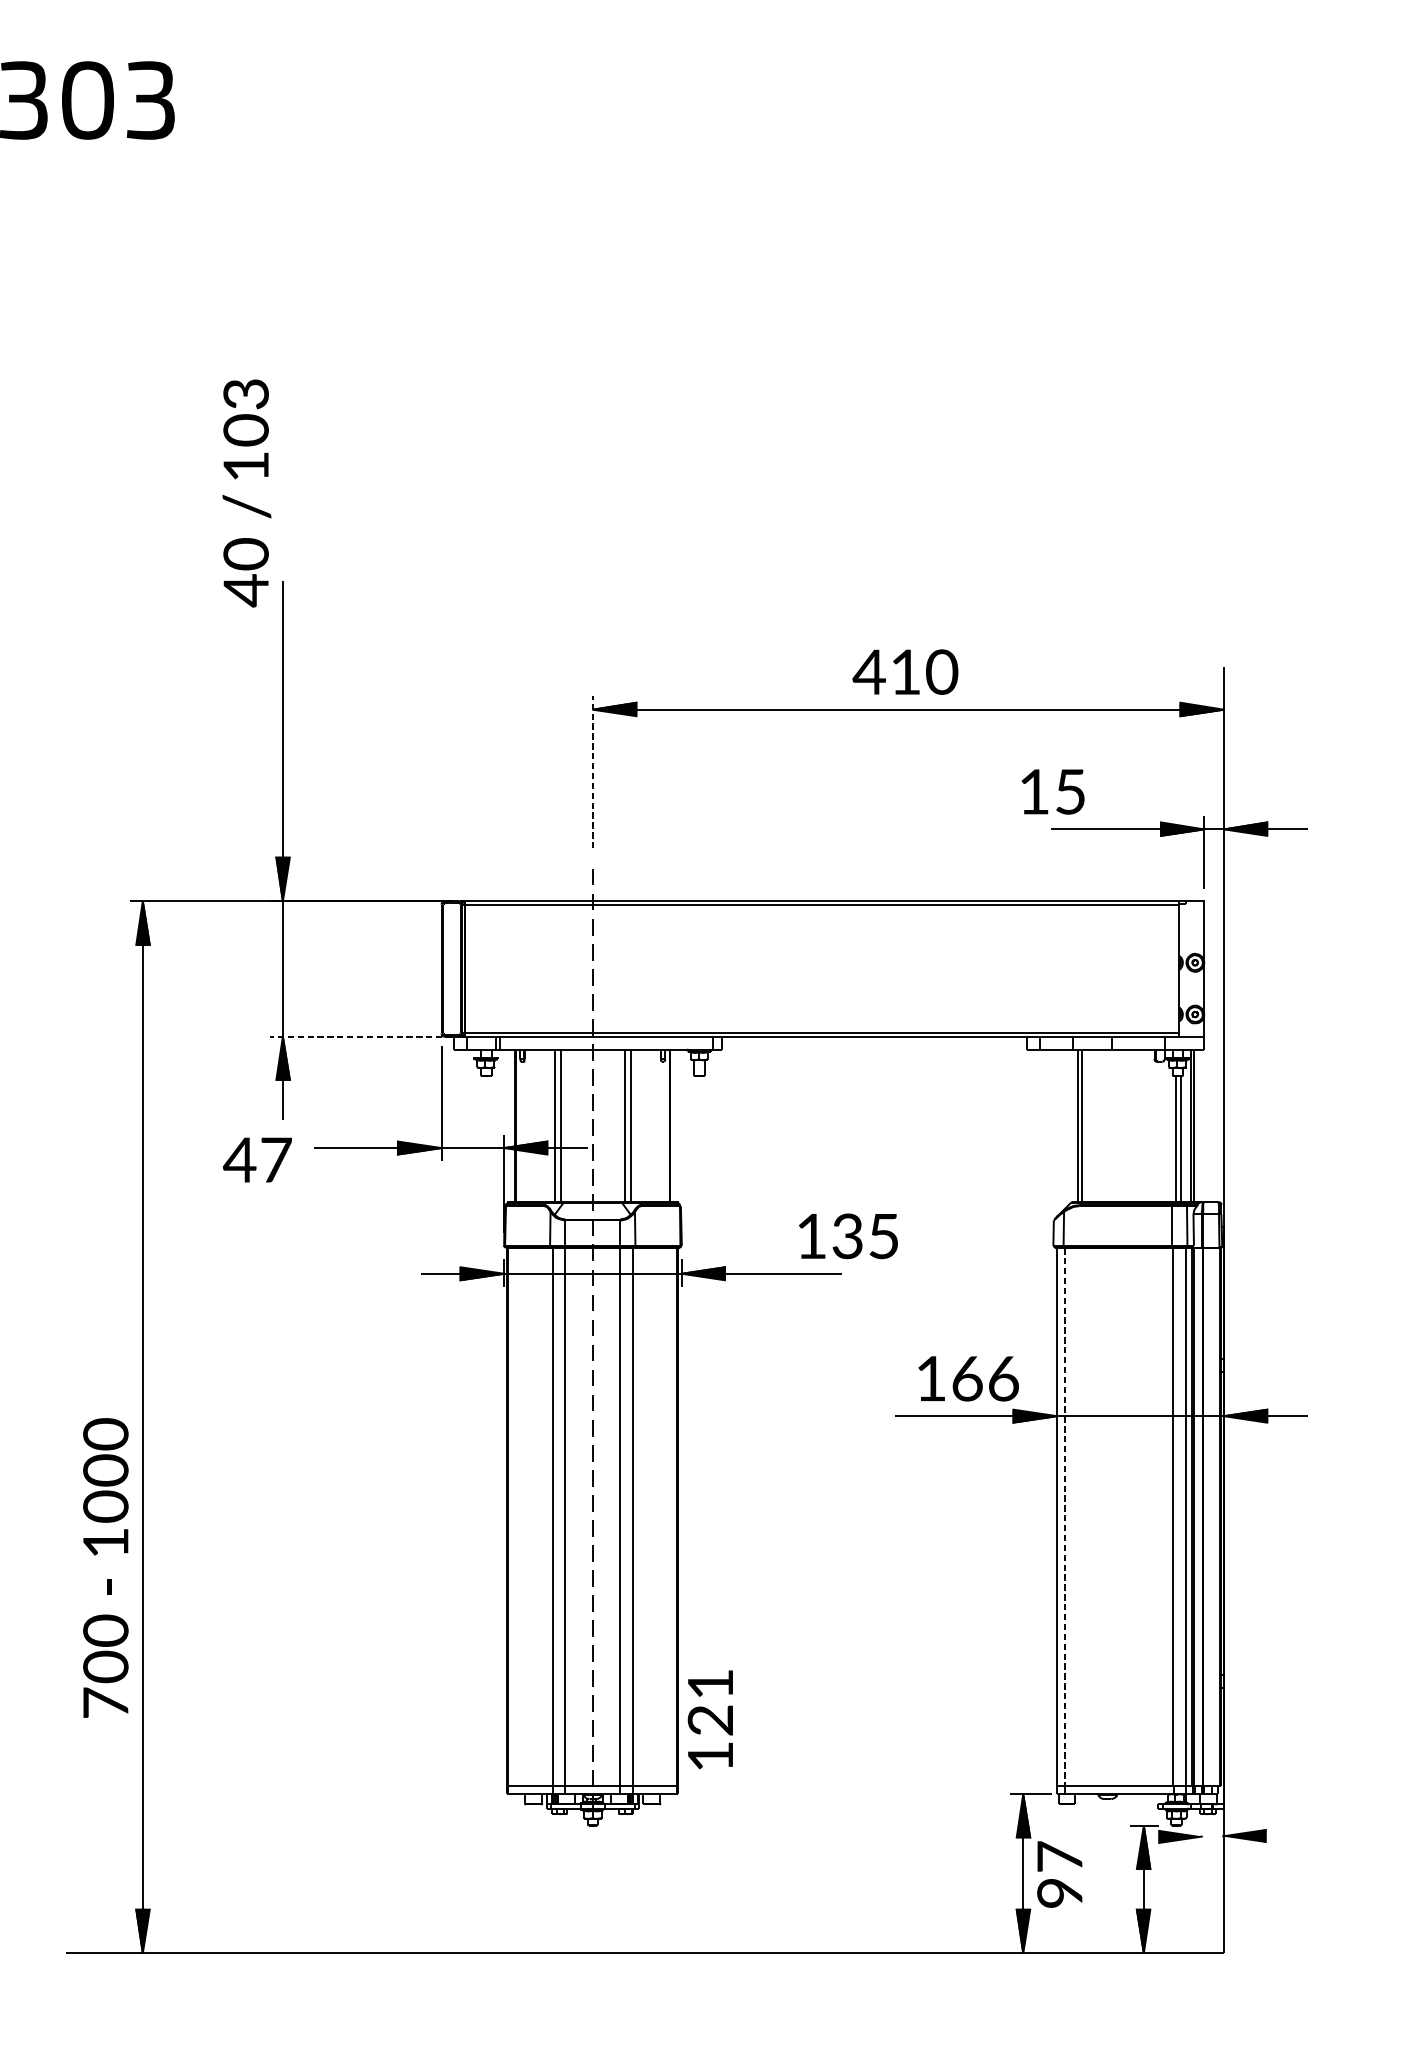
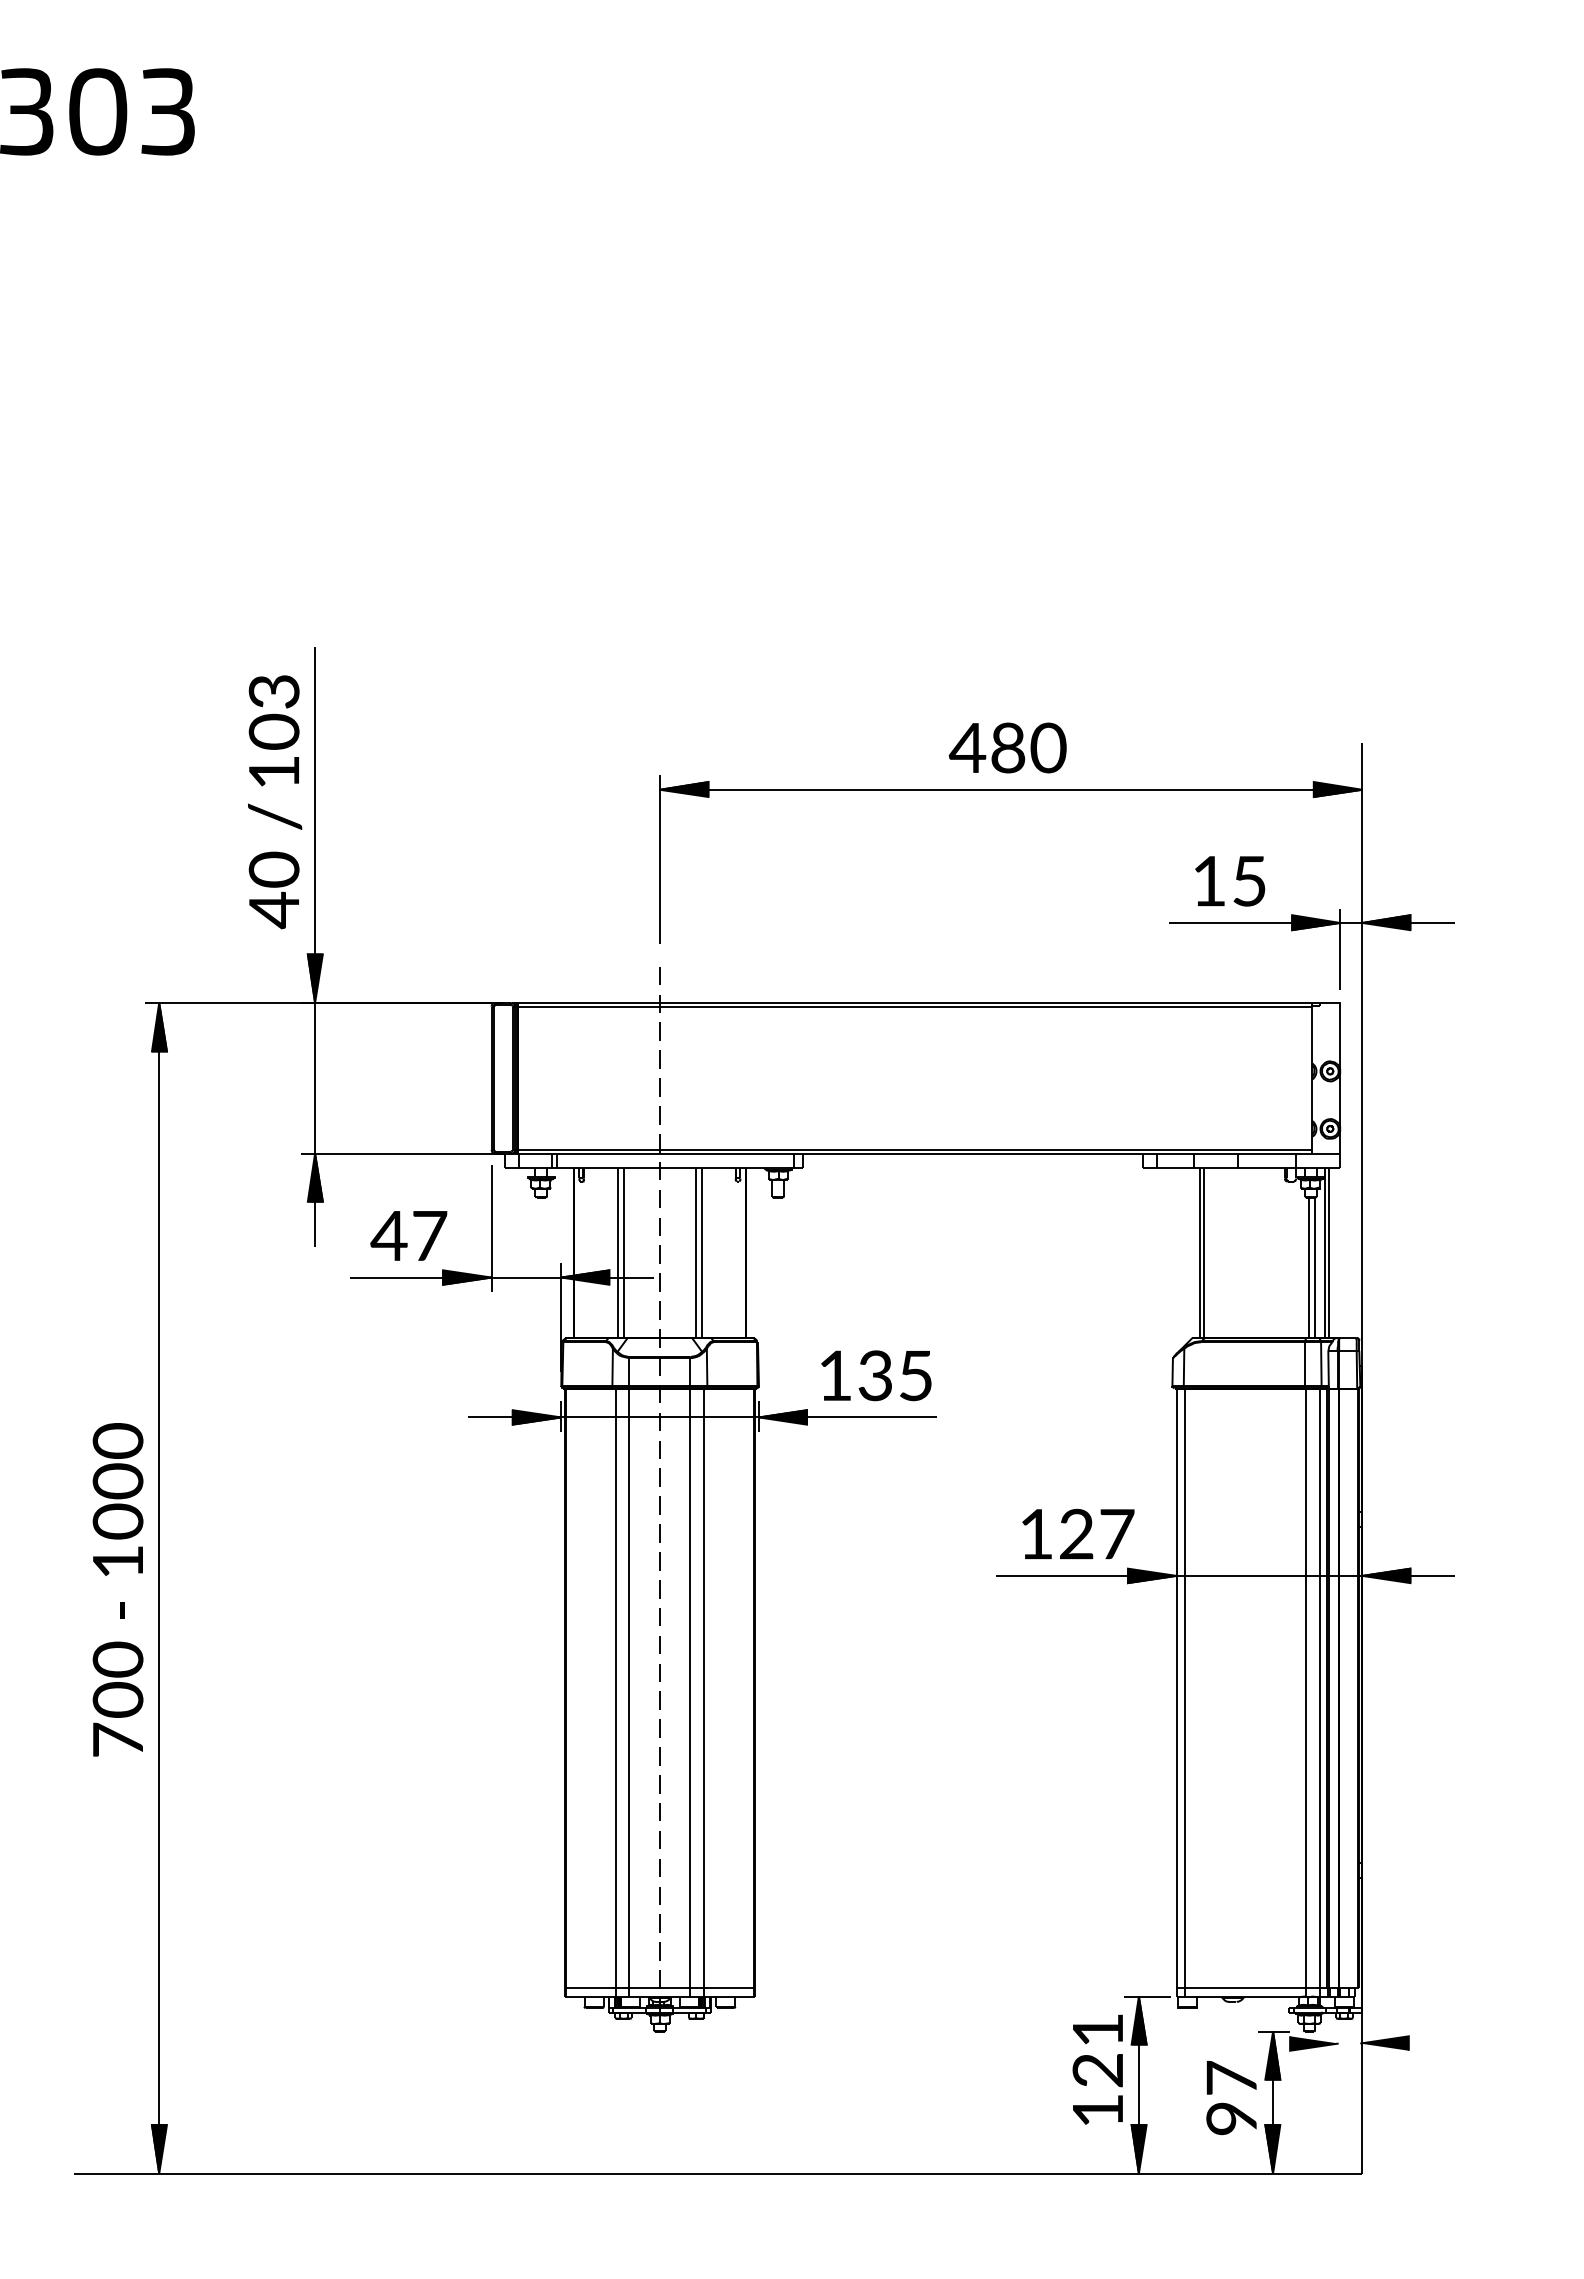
text: (247, 493) -> (275, 802), moved
text: (906, 671) -> (1008, 747), 410 -> 480
line: (592, 772) -> (659, 859), dashed -> solid
text: (1053, 792) -> (1230, 881), moved
line: (360, 1036) -> (401, 1153), dashed -> solid
text: (257, 1159) -> (408, 1235), moved
text: (848, 1236) -> (876, 1375), moved
text: (986, 1378) -> (1097, 1533), 166 -> 127
line: (1065, 1517) -> (1185, 1688), dashed -> solid
text: (105, 1567) -> (117, 1589), moved
text: (710, 1719) -> (1097, 2069), moved
text: (1059, 1875) -> (1231, 2098), moved

